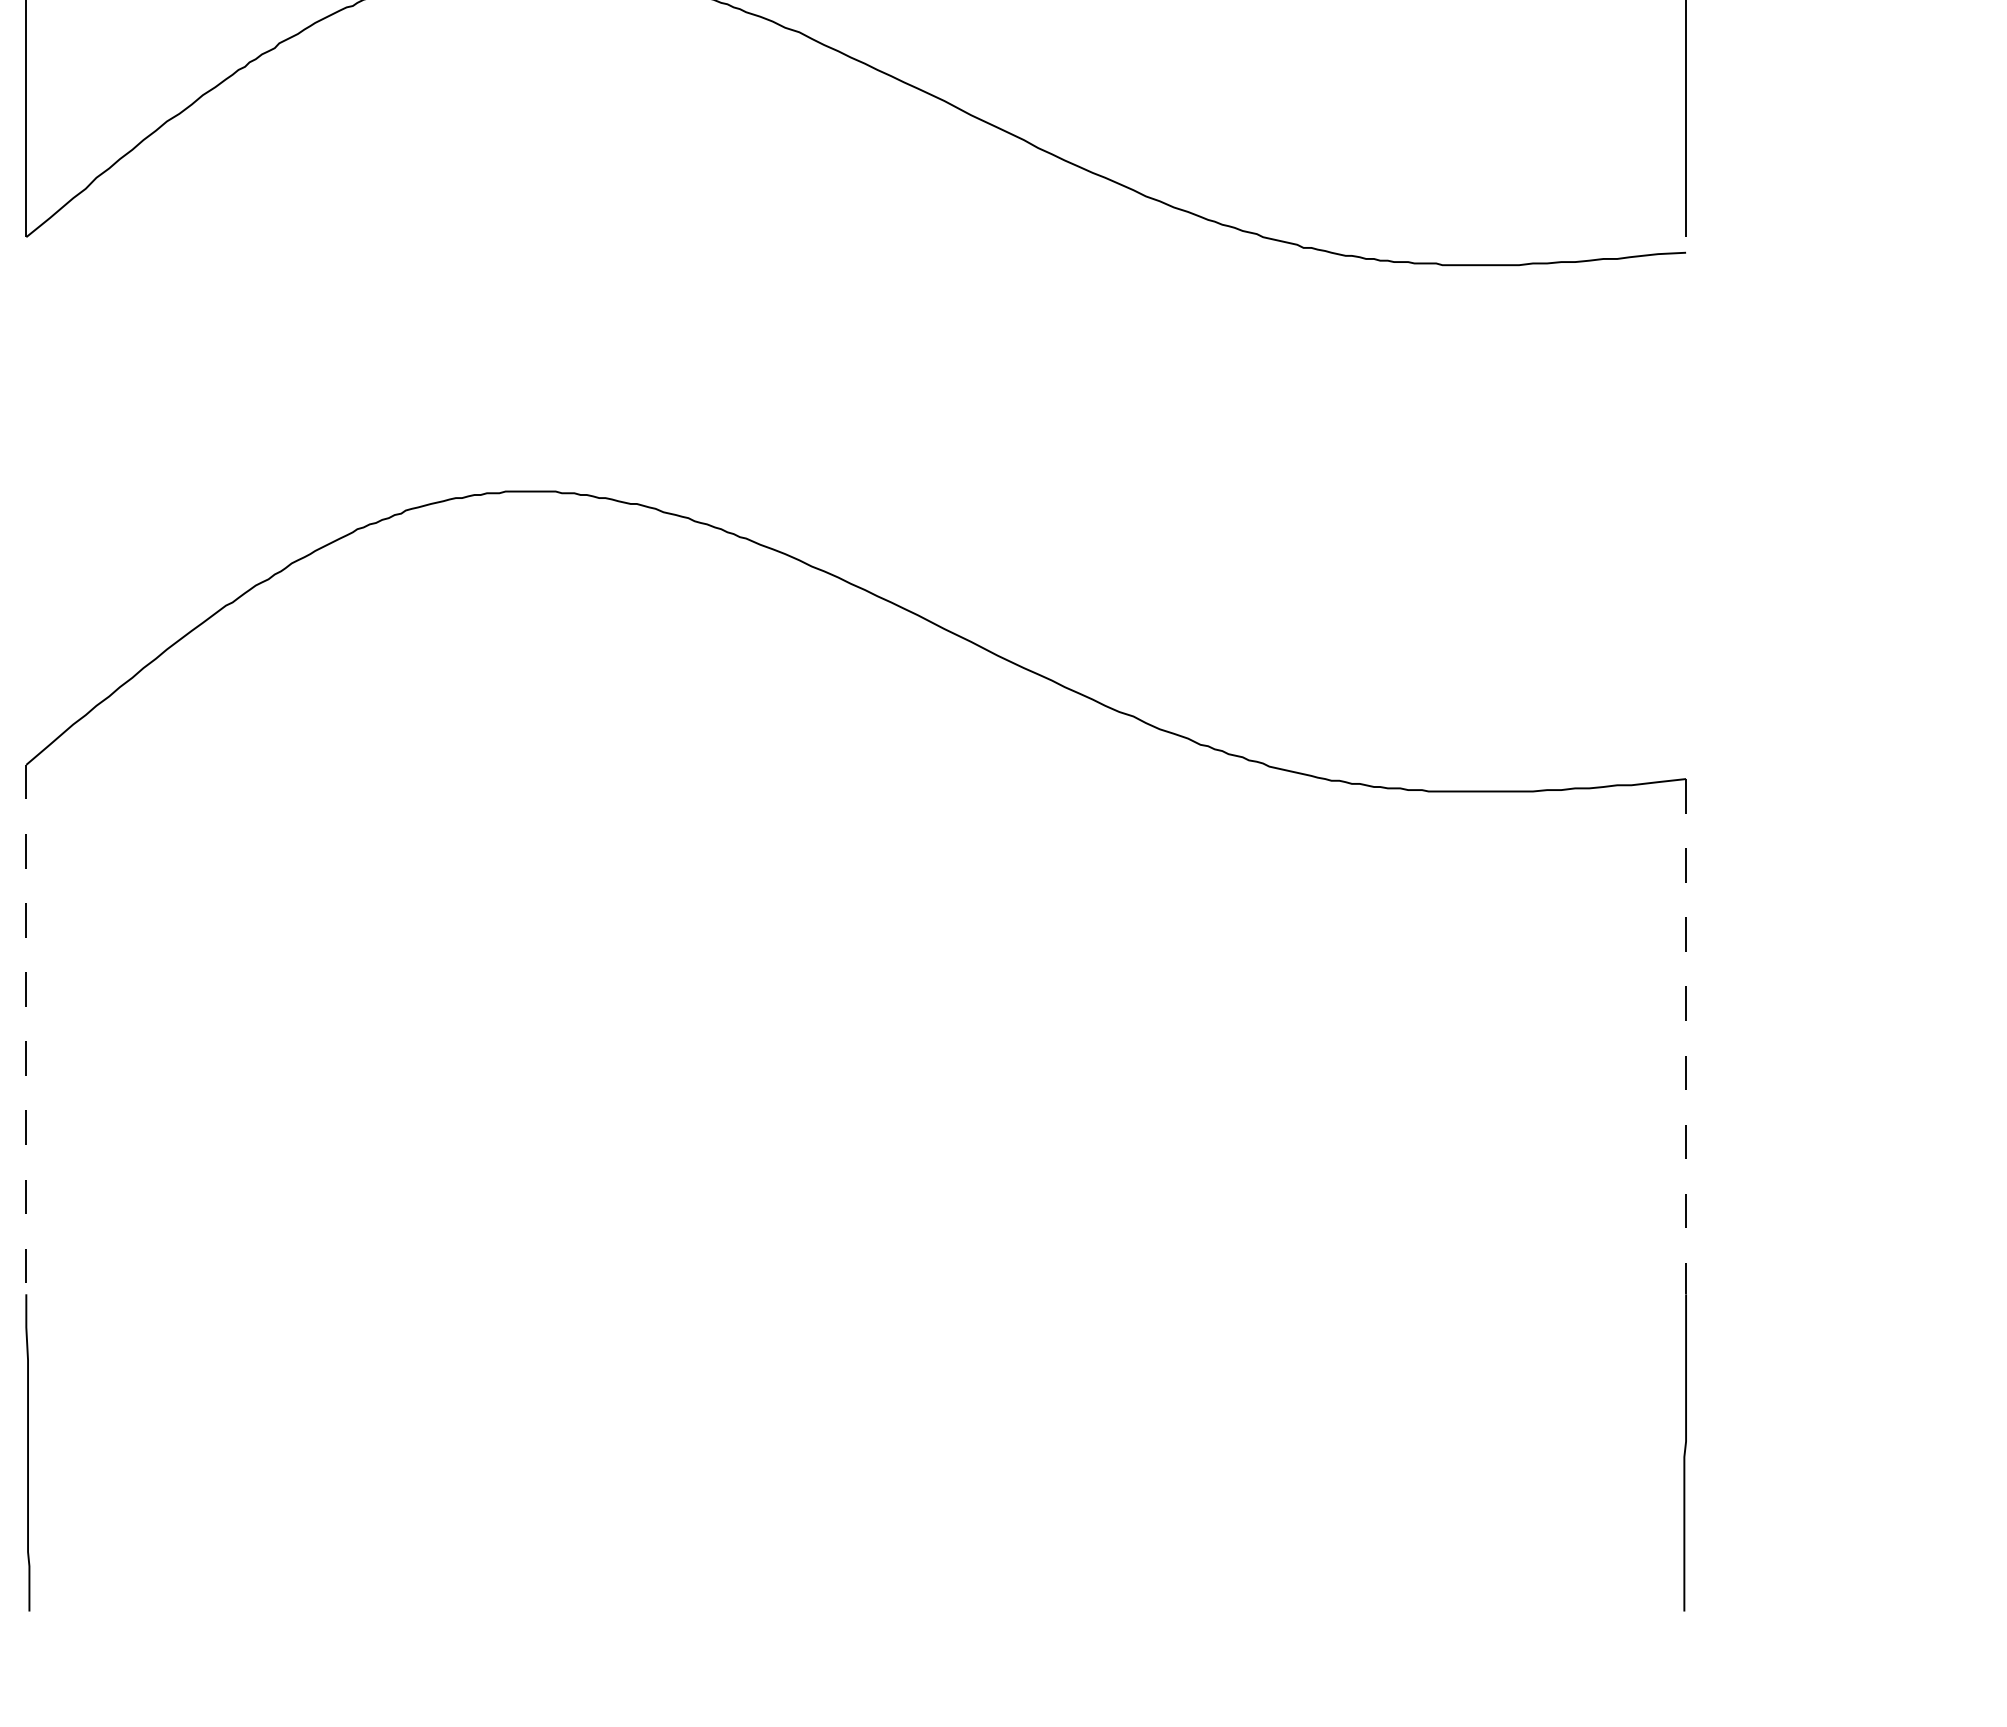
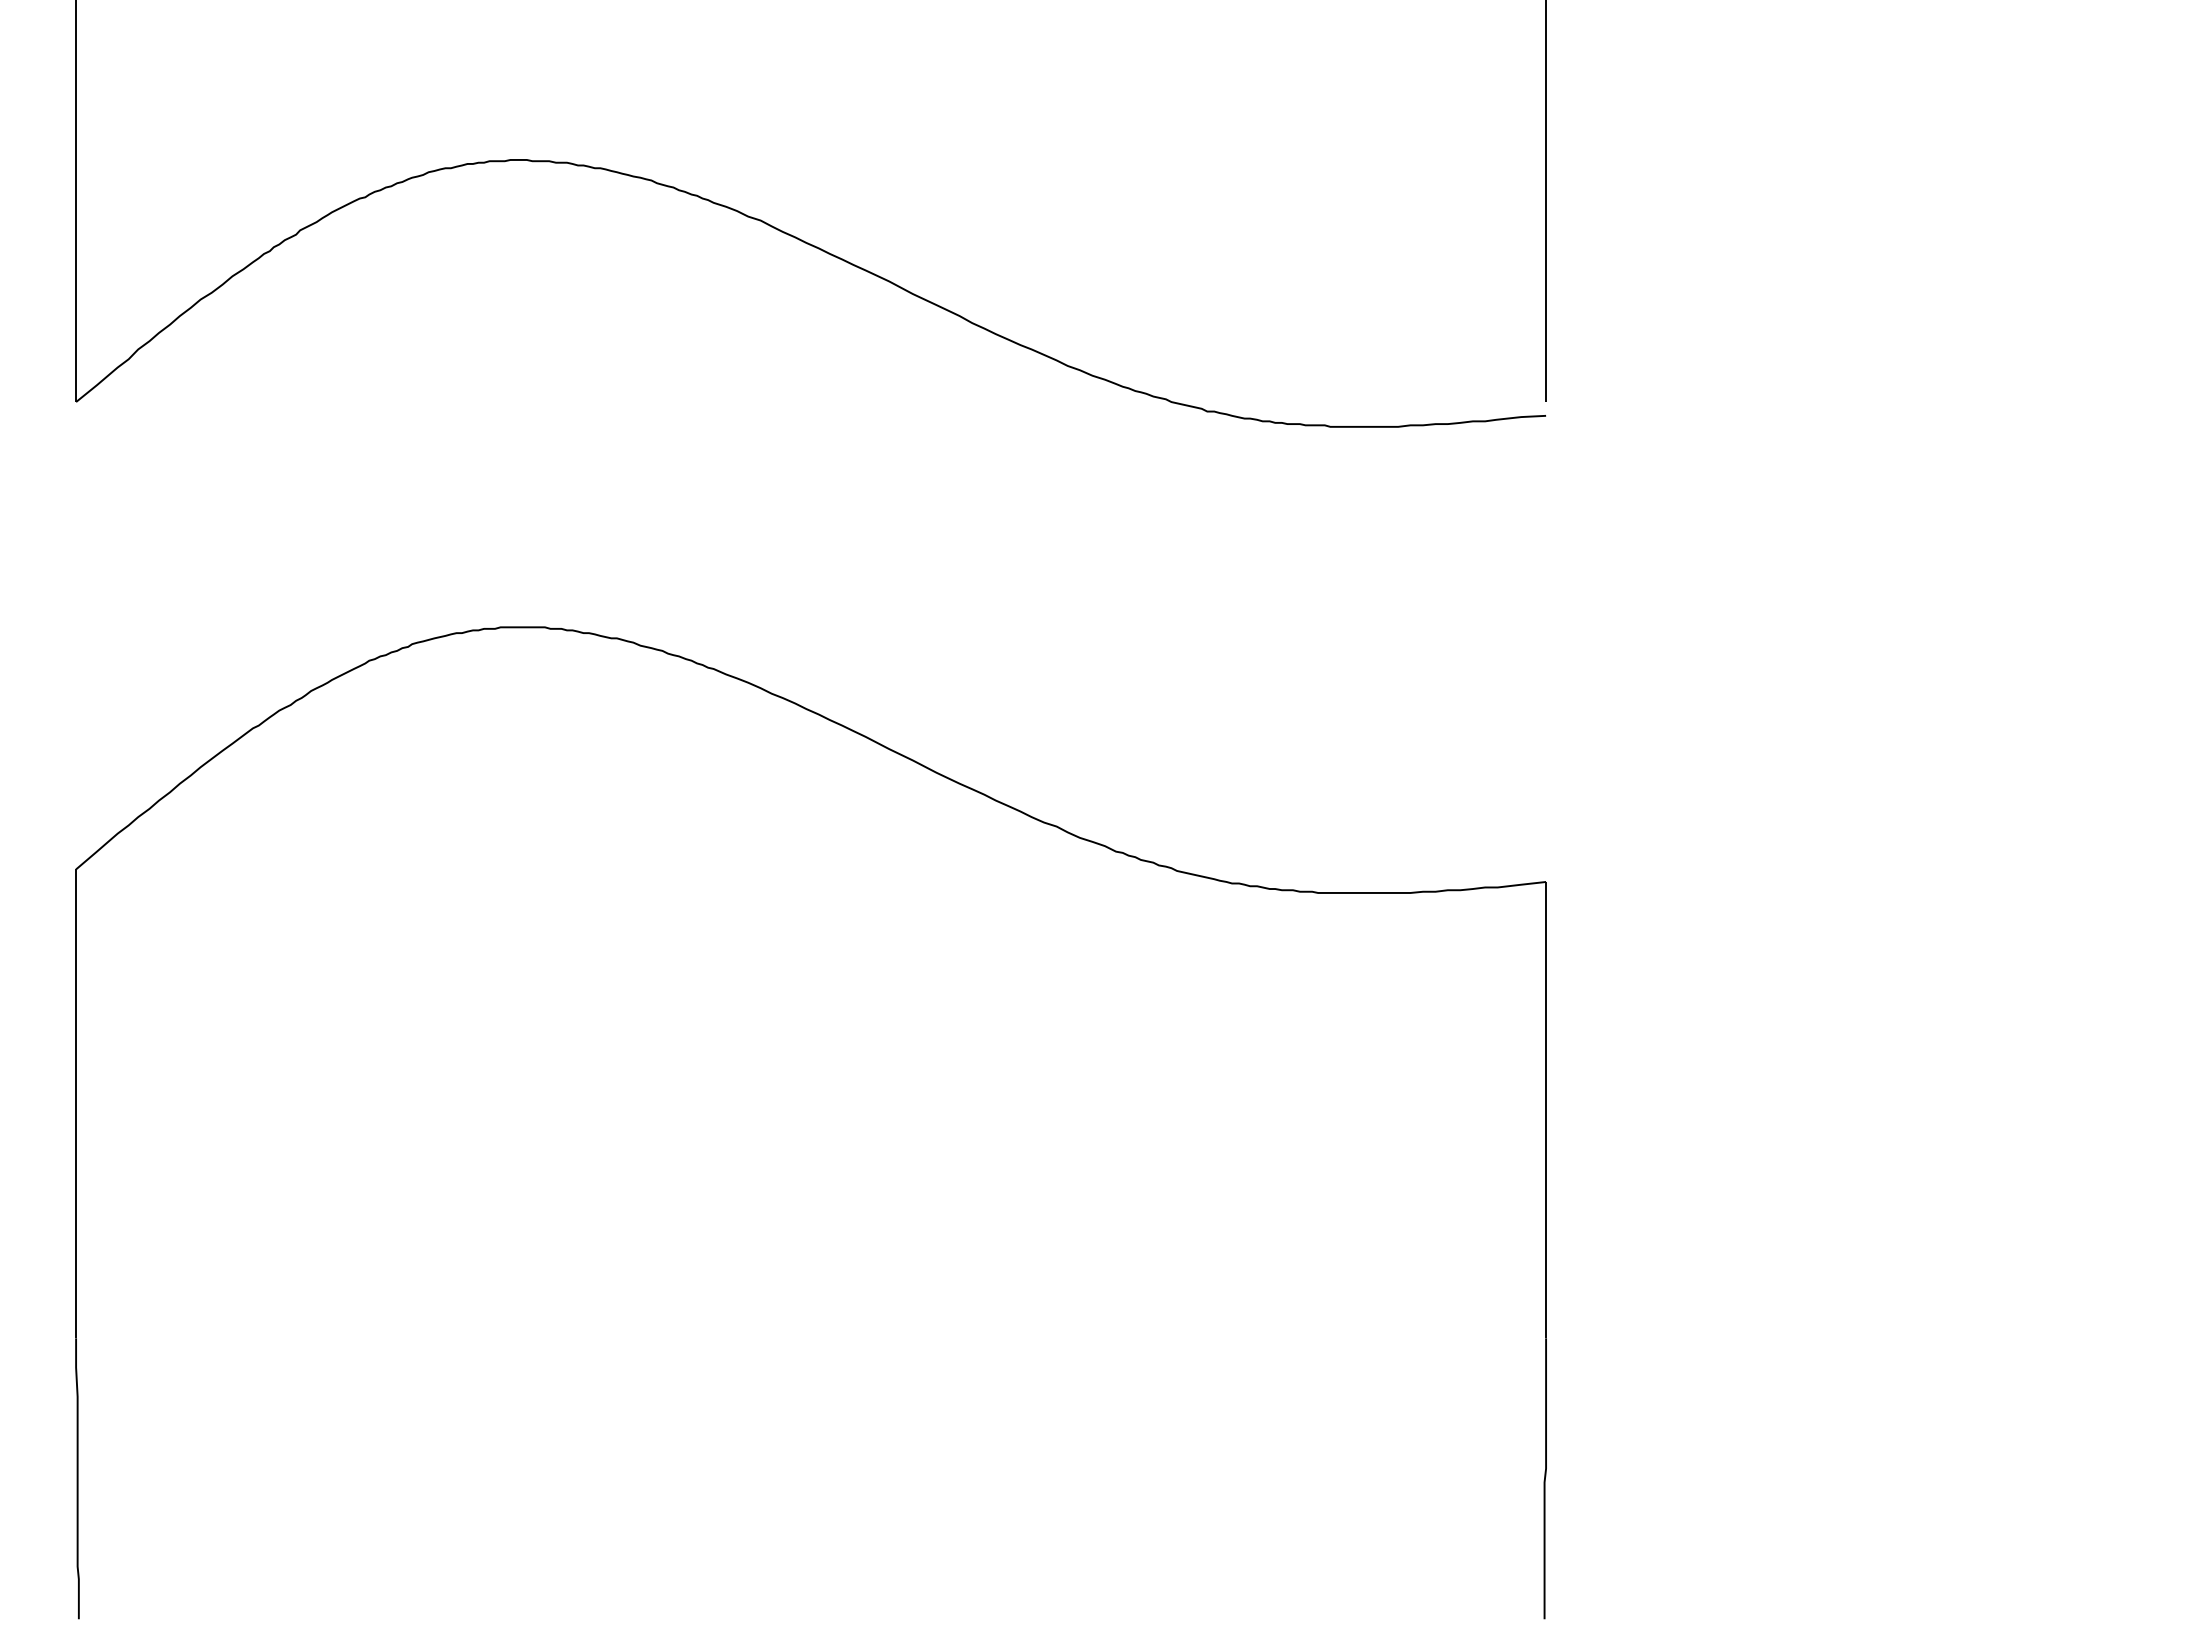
line: (26, 1030) -> (76, 1104), dashed -> solid
line: (1686, 1037) -> (1546, 1110), dashed -> solid

